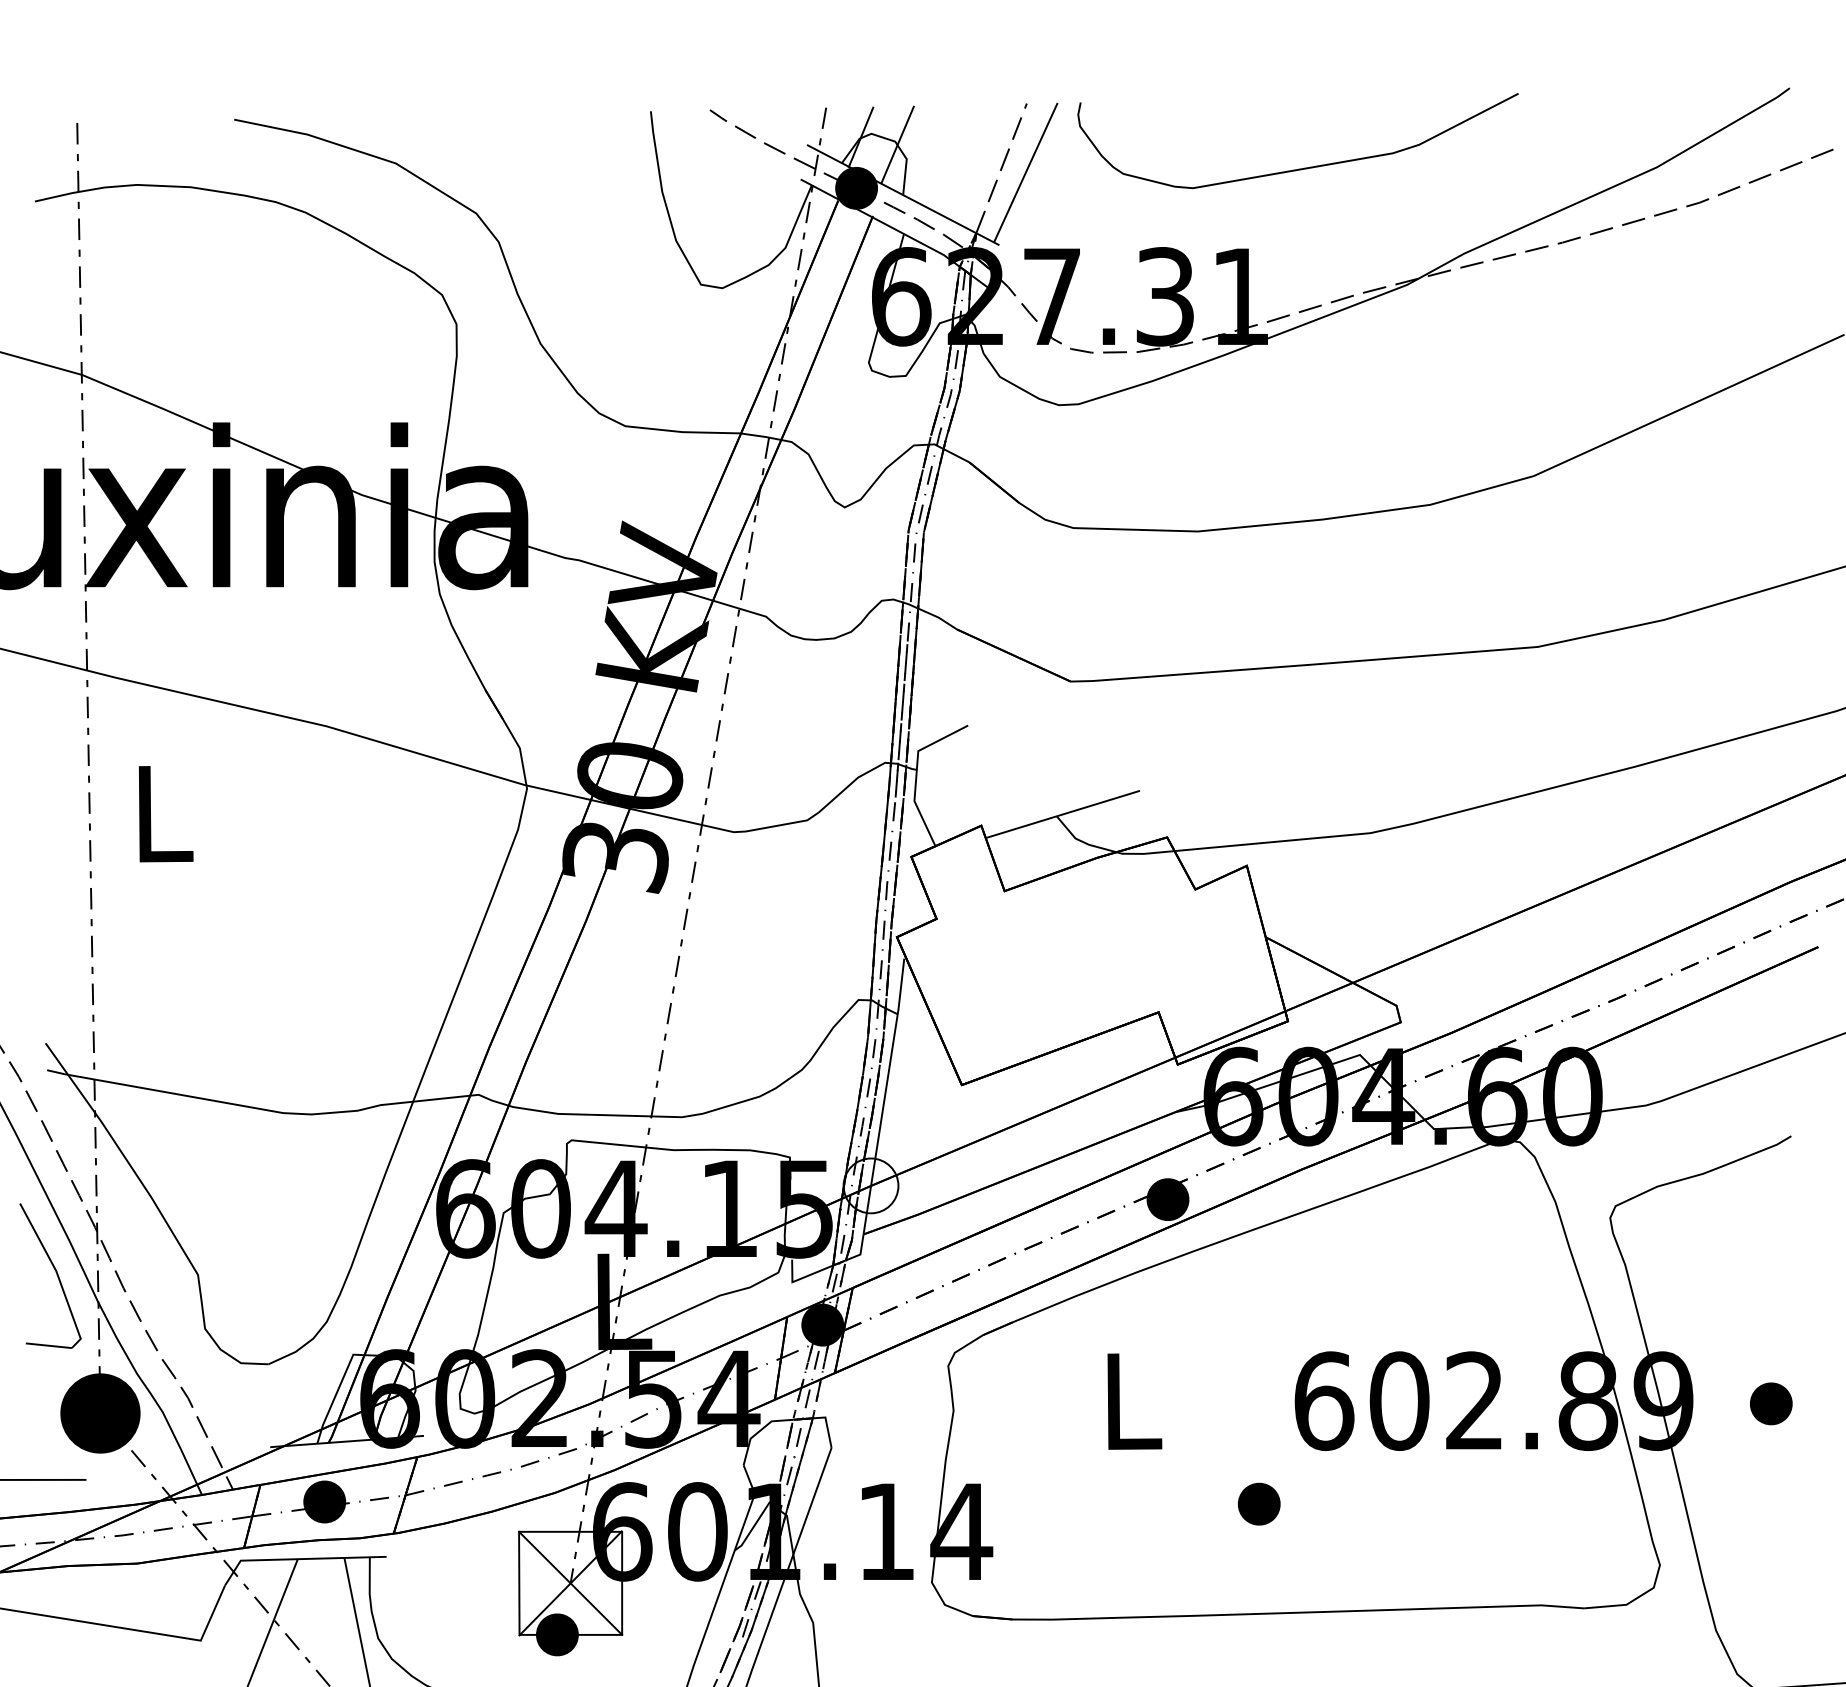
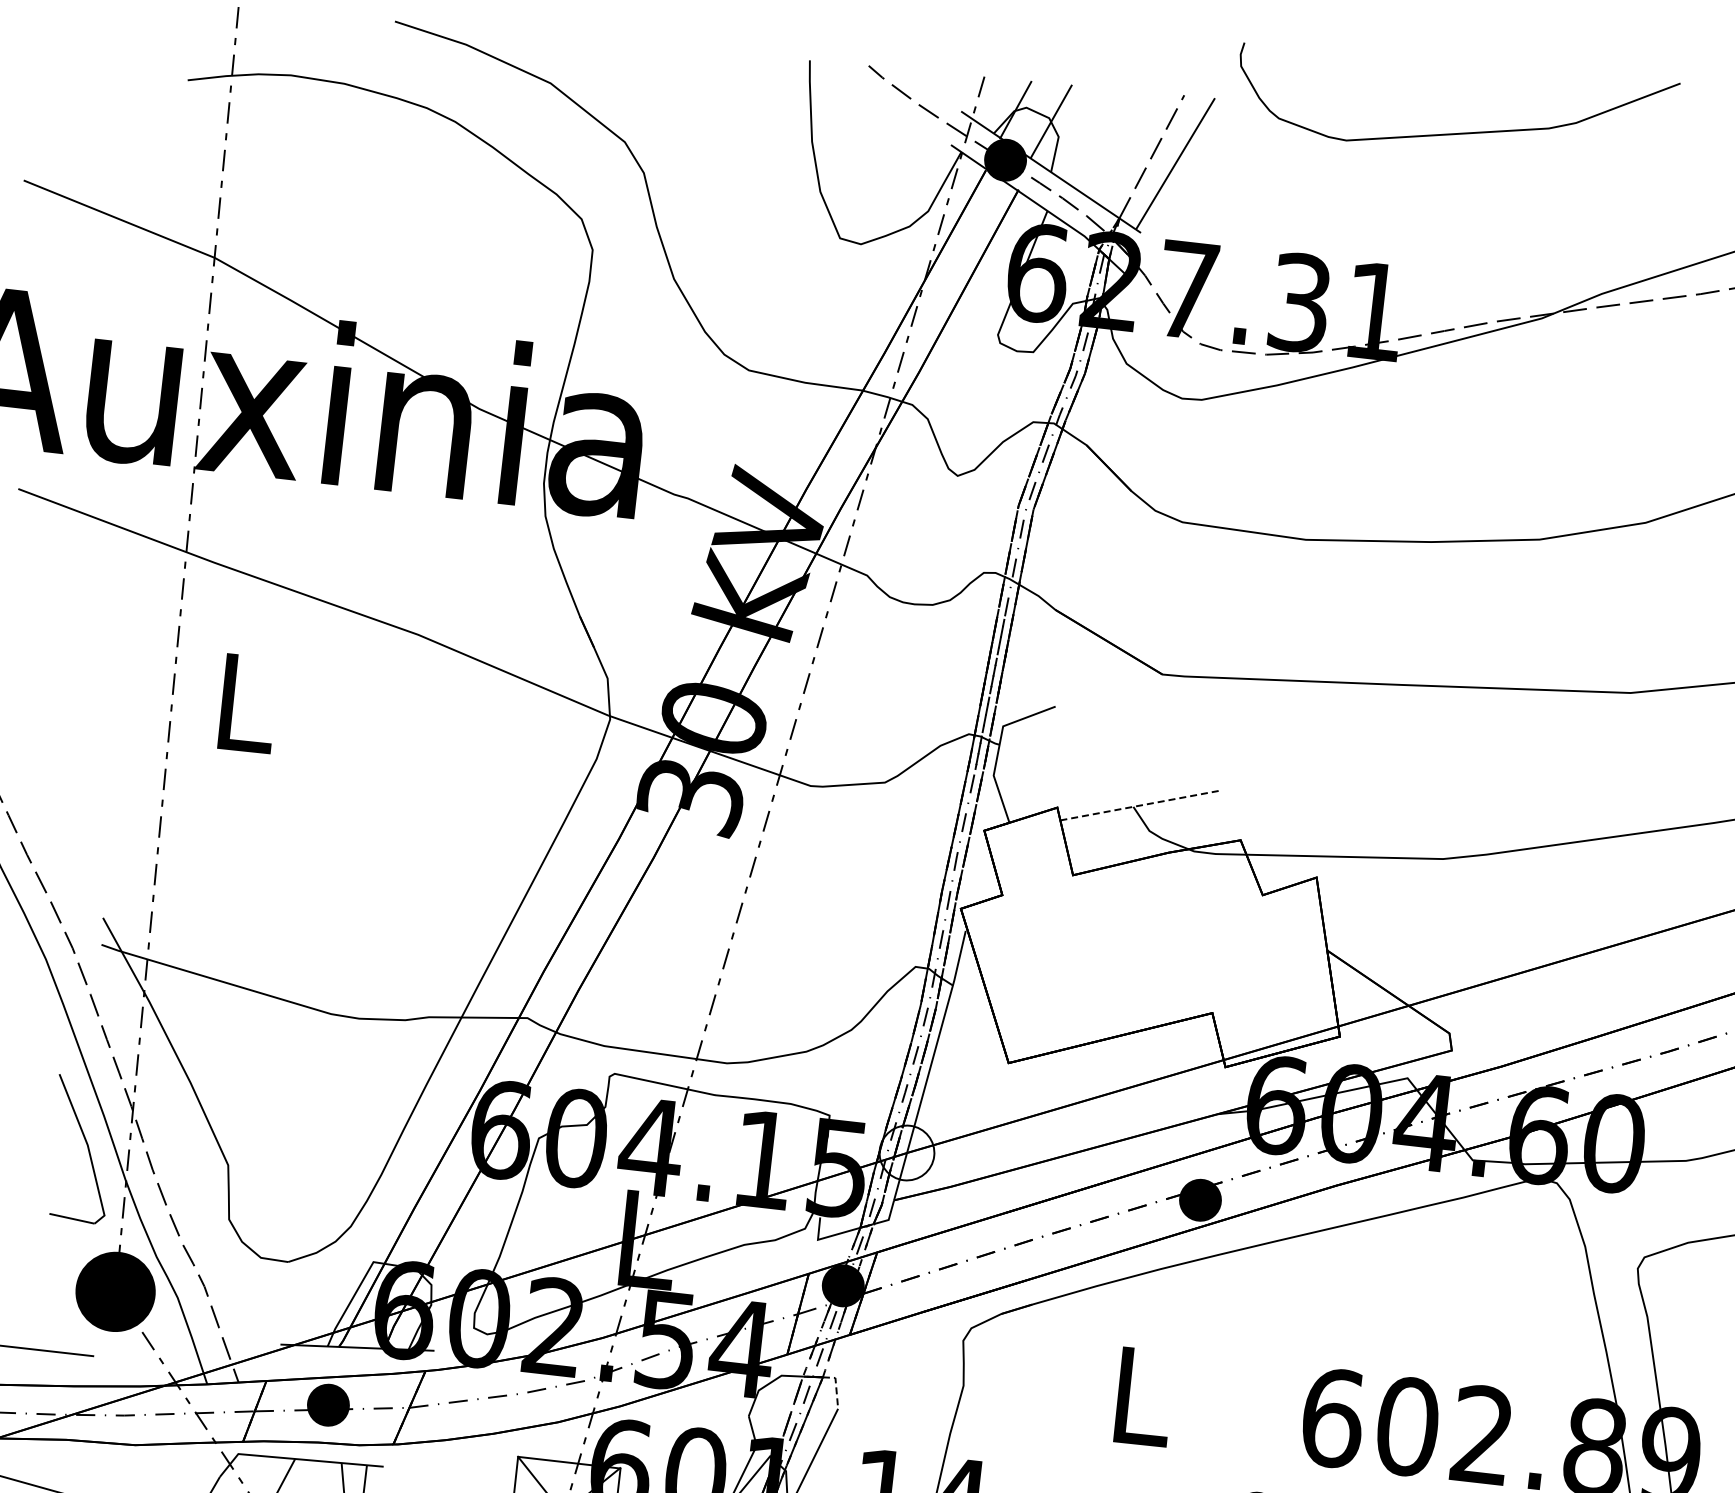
curve: (1304, 167) -> (1459, 132), moved
line: (1062, 814) -> (1139, 805), solid -> dashed
line: (827, 1426) -> (836, 1387), solid -> dashed

